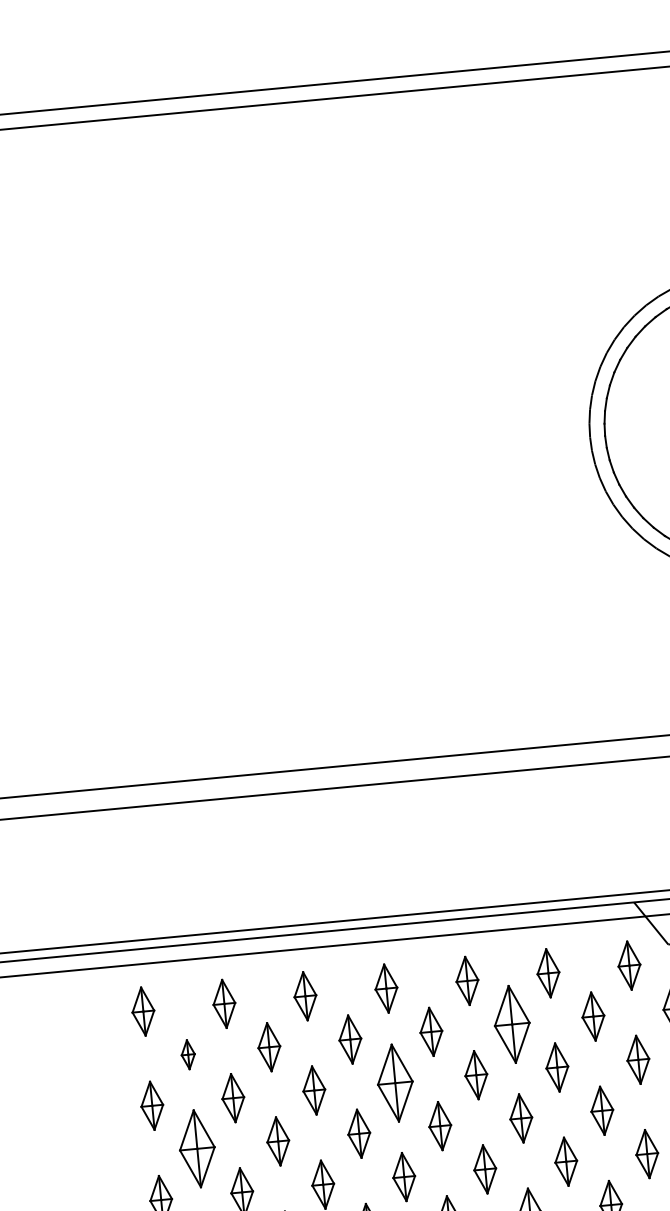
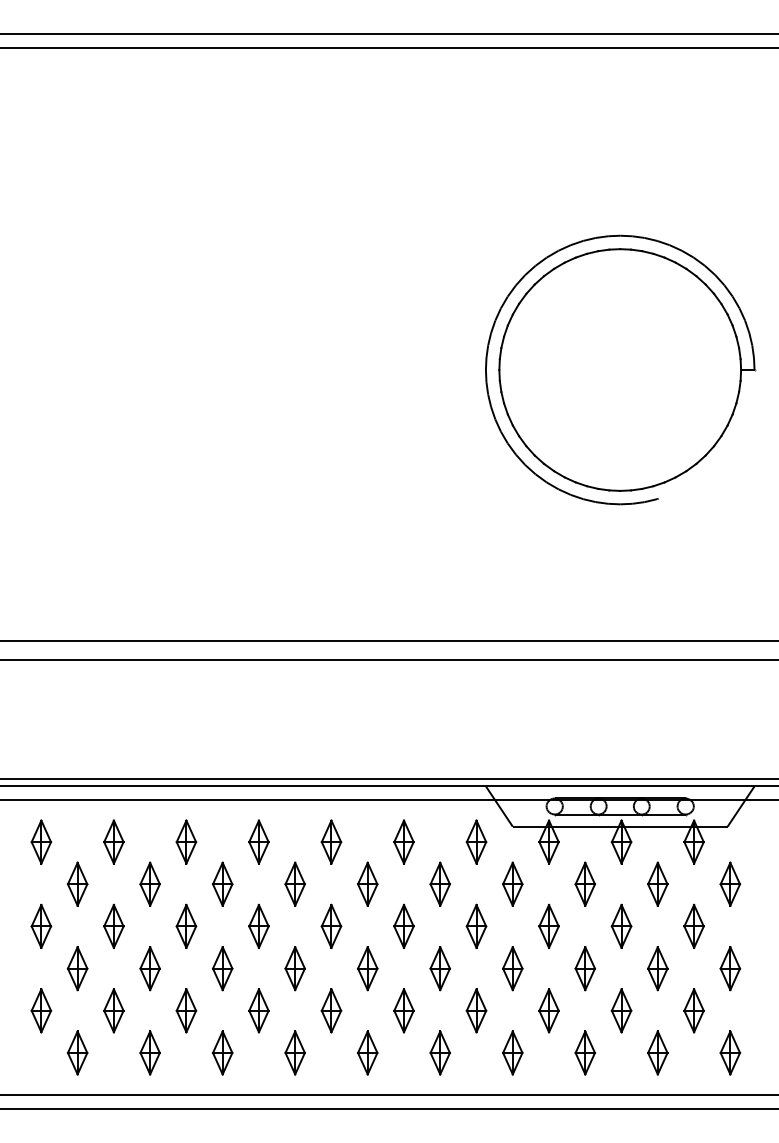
part: (512, 1023) -> (367, 883), size x0.62
part: (188, 1054) -> (77, 883), size x1.67
part: (394, 1081) -> (258, 925), size x0.62
part: (197, 1148) -> (77, 968), size x0.62

